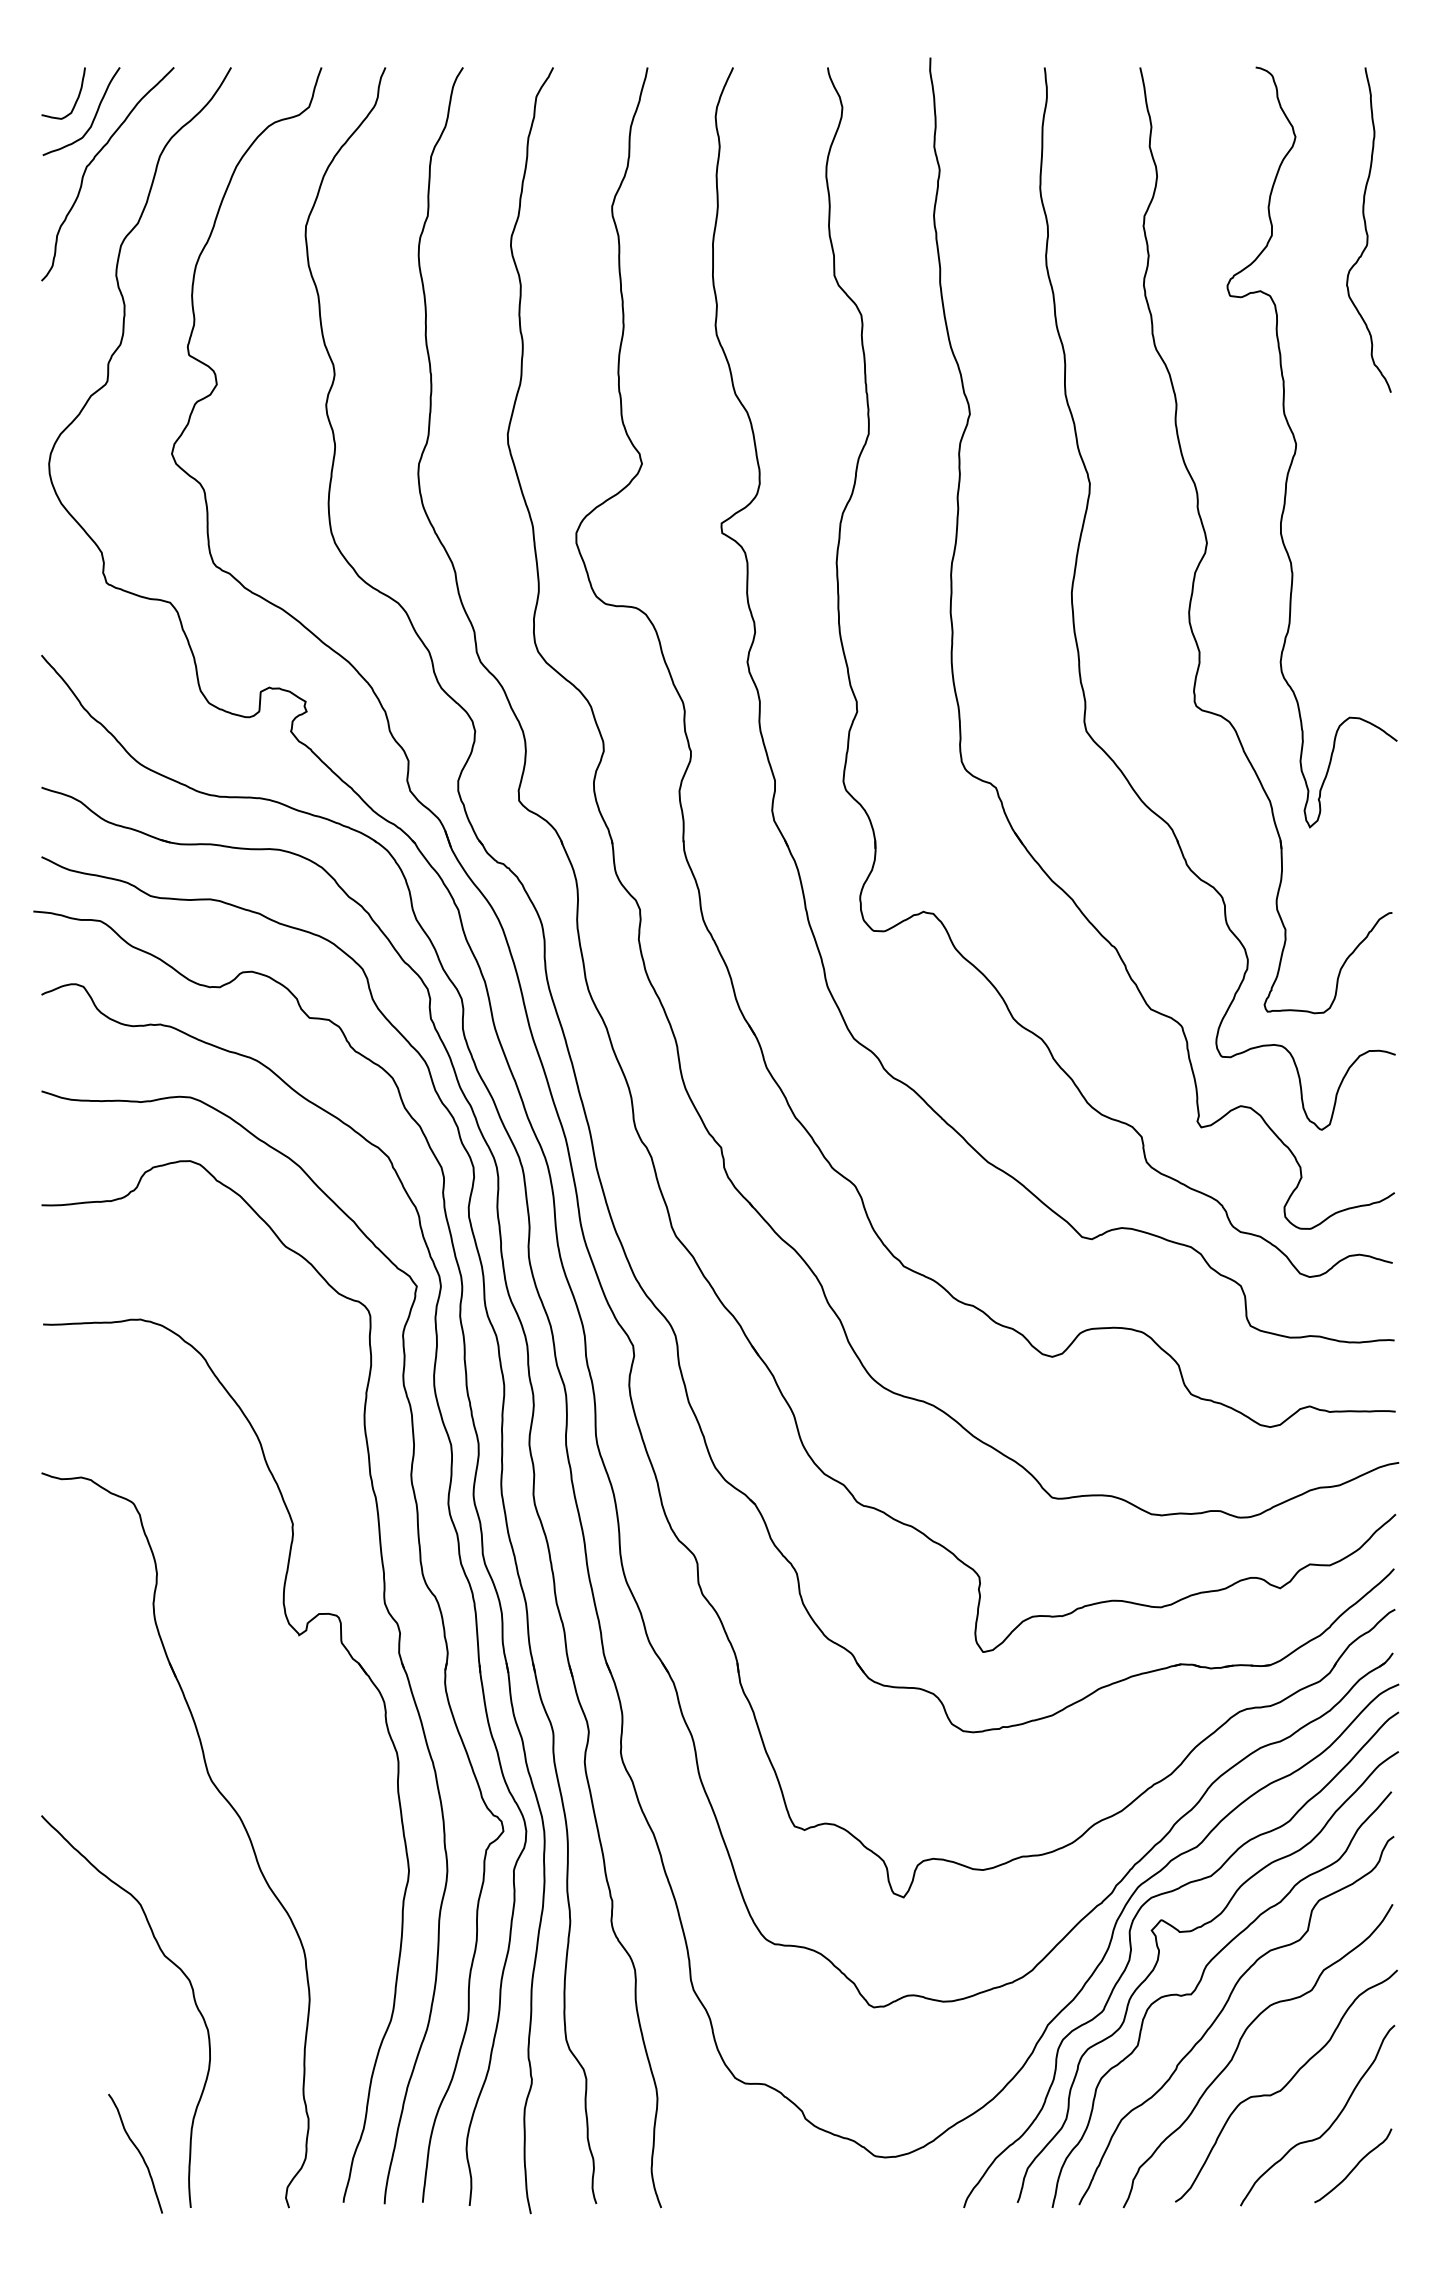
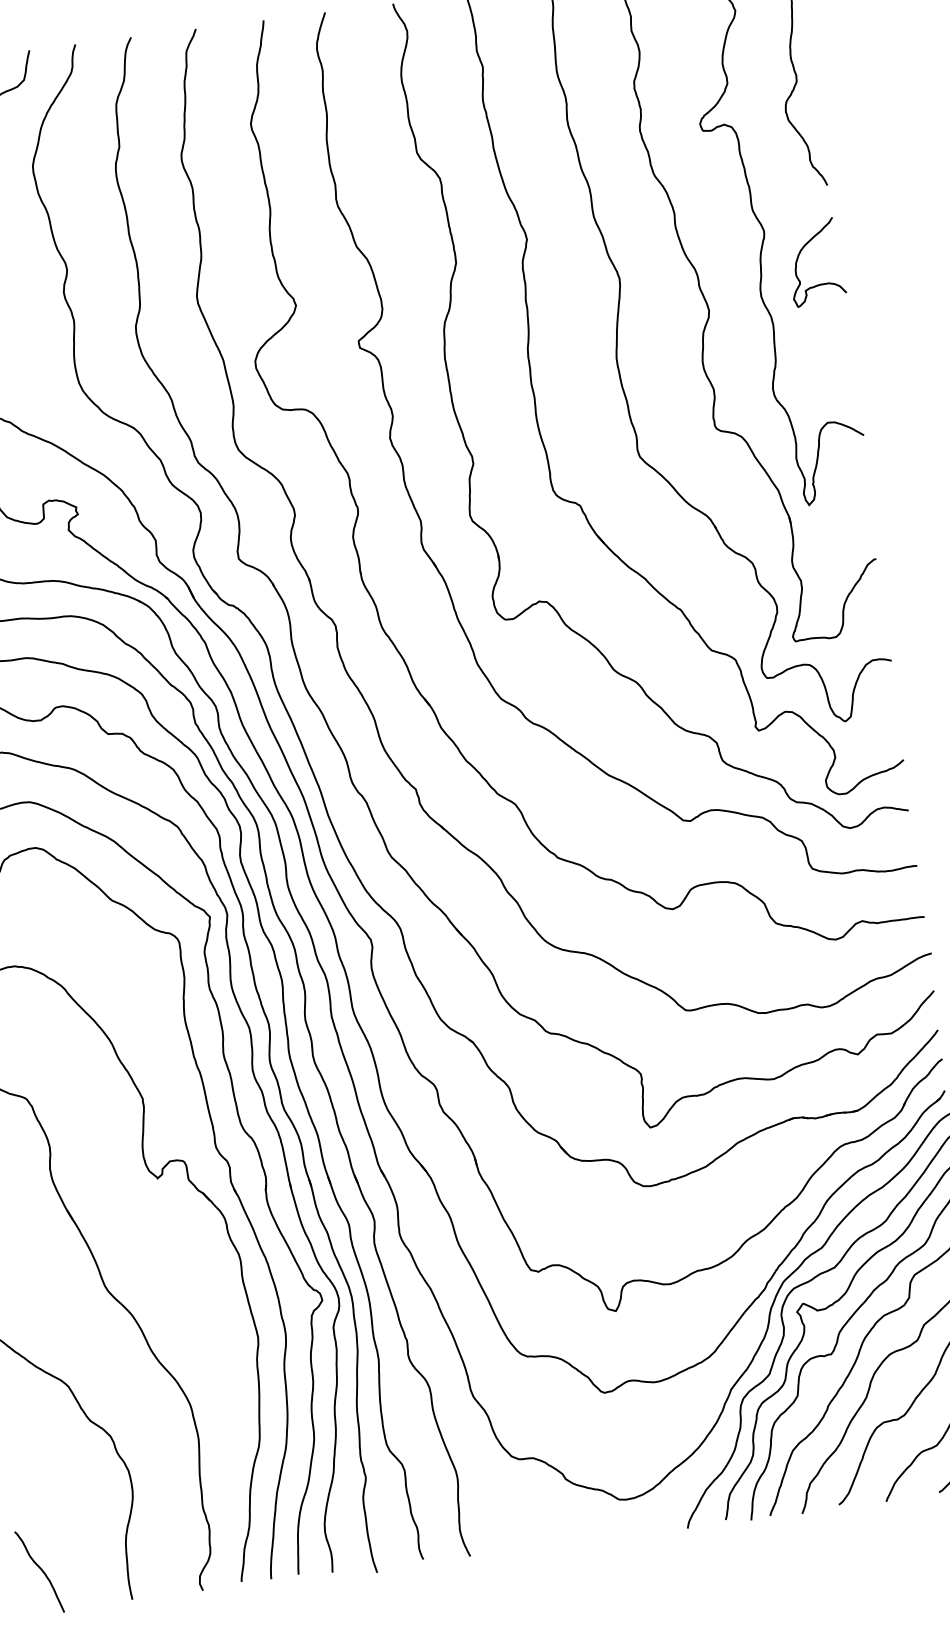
curve: (1339, 485) -> (798, 256), added
curve: (138, 2152) -> (41, 1570), moved

